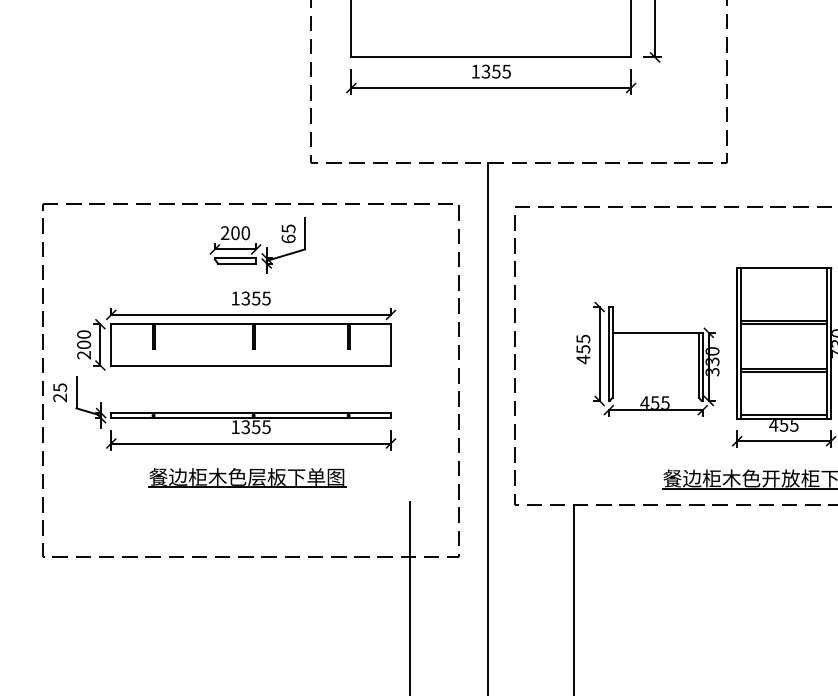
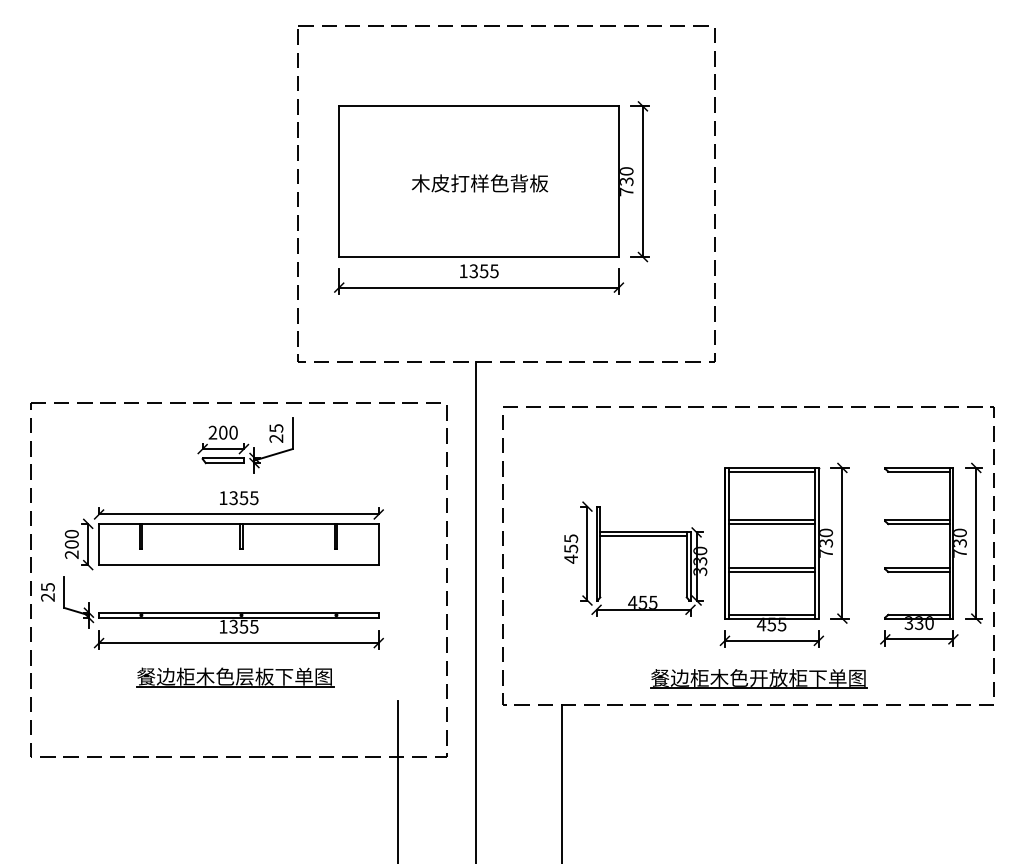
text: (288, 238) -> (276, 438), 65 -> 25
line: (783, 271) -> (771, 471), added
line: (655, 336) -> (643, 536), added

